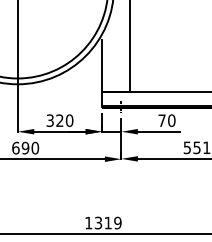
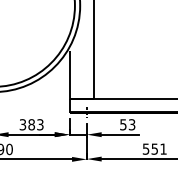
text: (64, 120) -> (35, 124), 320 -> 383
text: (166, 120) -> (127, 124), 70 -> 53

